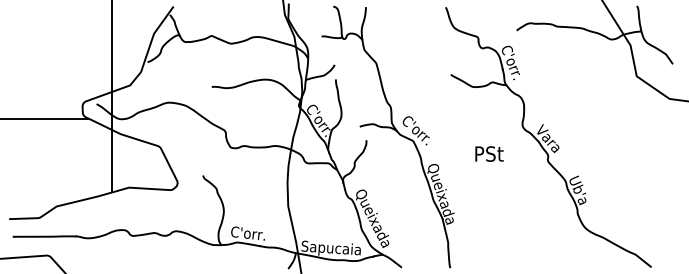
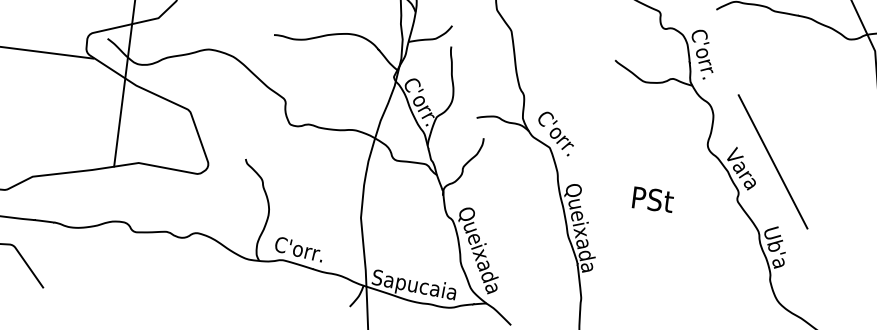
line: (569, 131) -> (773, 162), added
text: (489, 153) -> (653, 198), moved

